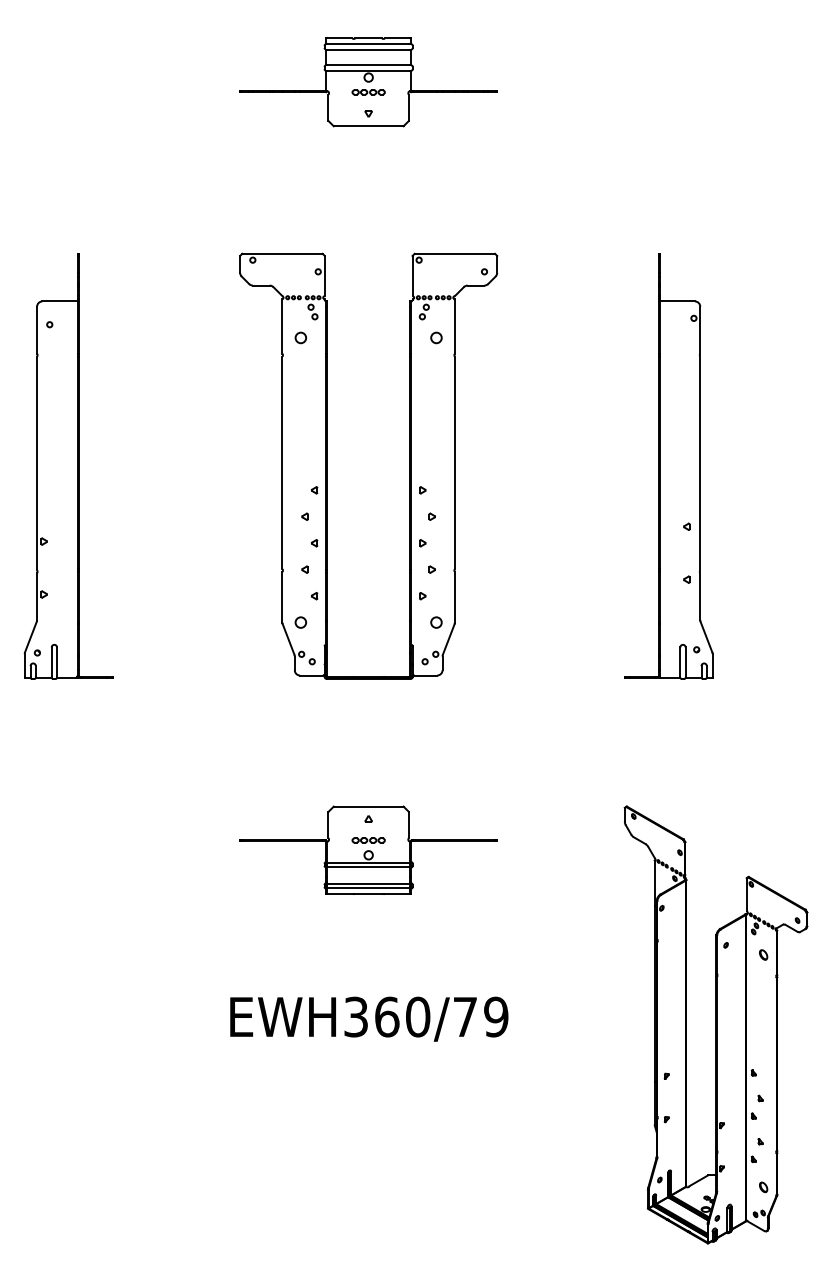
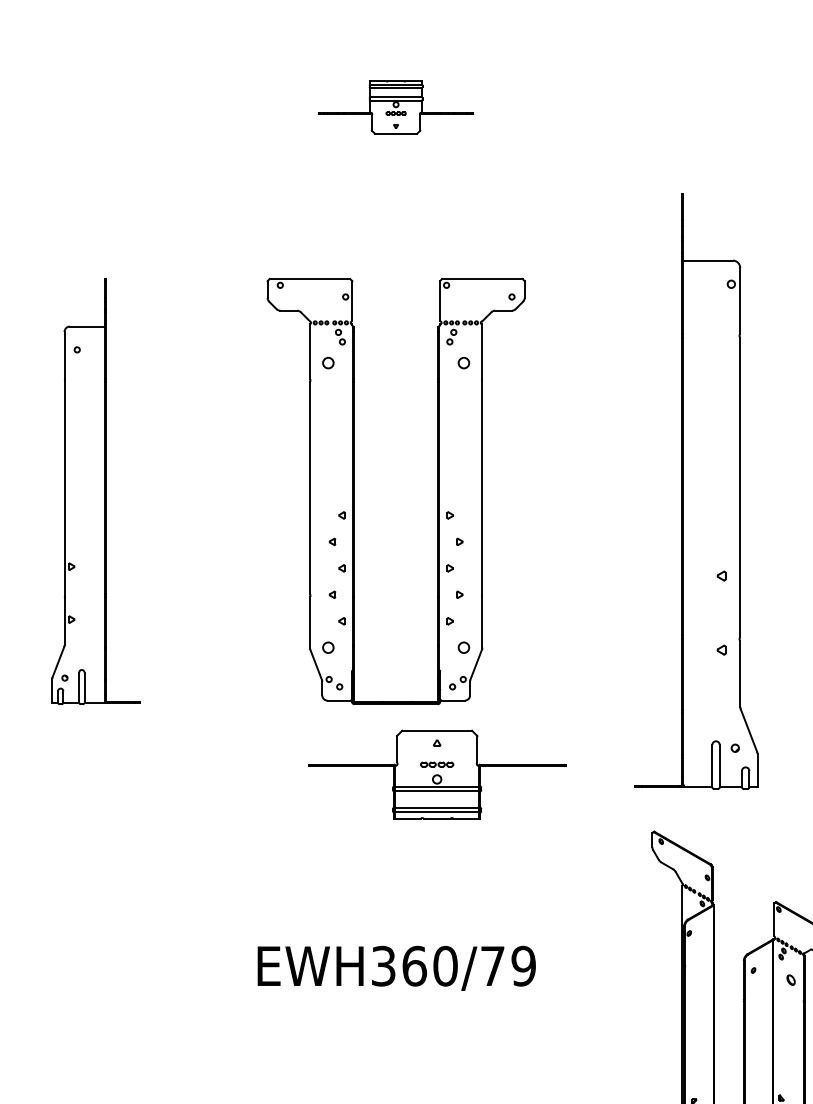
part: (368, 82) -> (395, 107), size x0.6
part: (668, 466) -> (695, 491), size x1.4
part: (368, 849) -> (436, 773), moved
text: (369, 1018) -> (396, 967), moved

